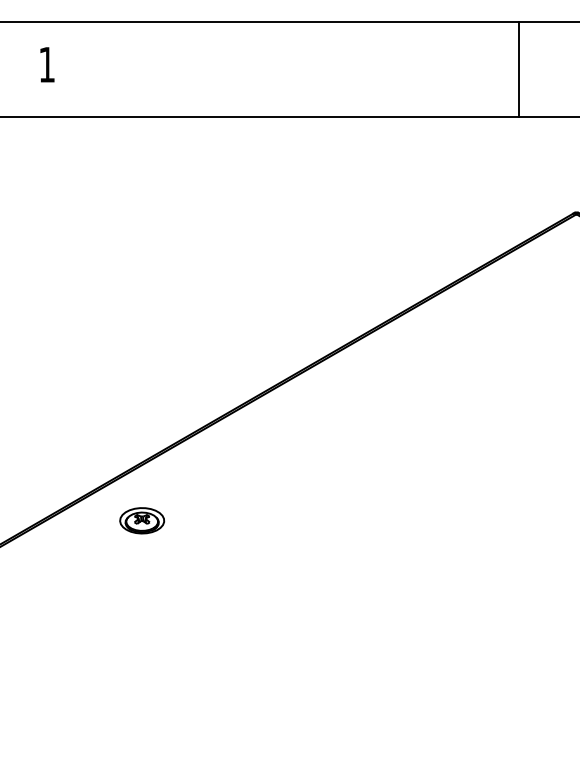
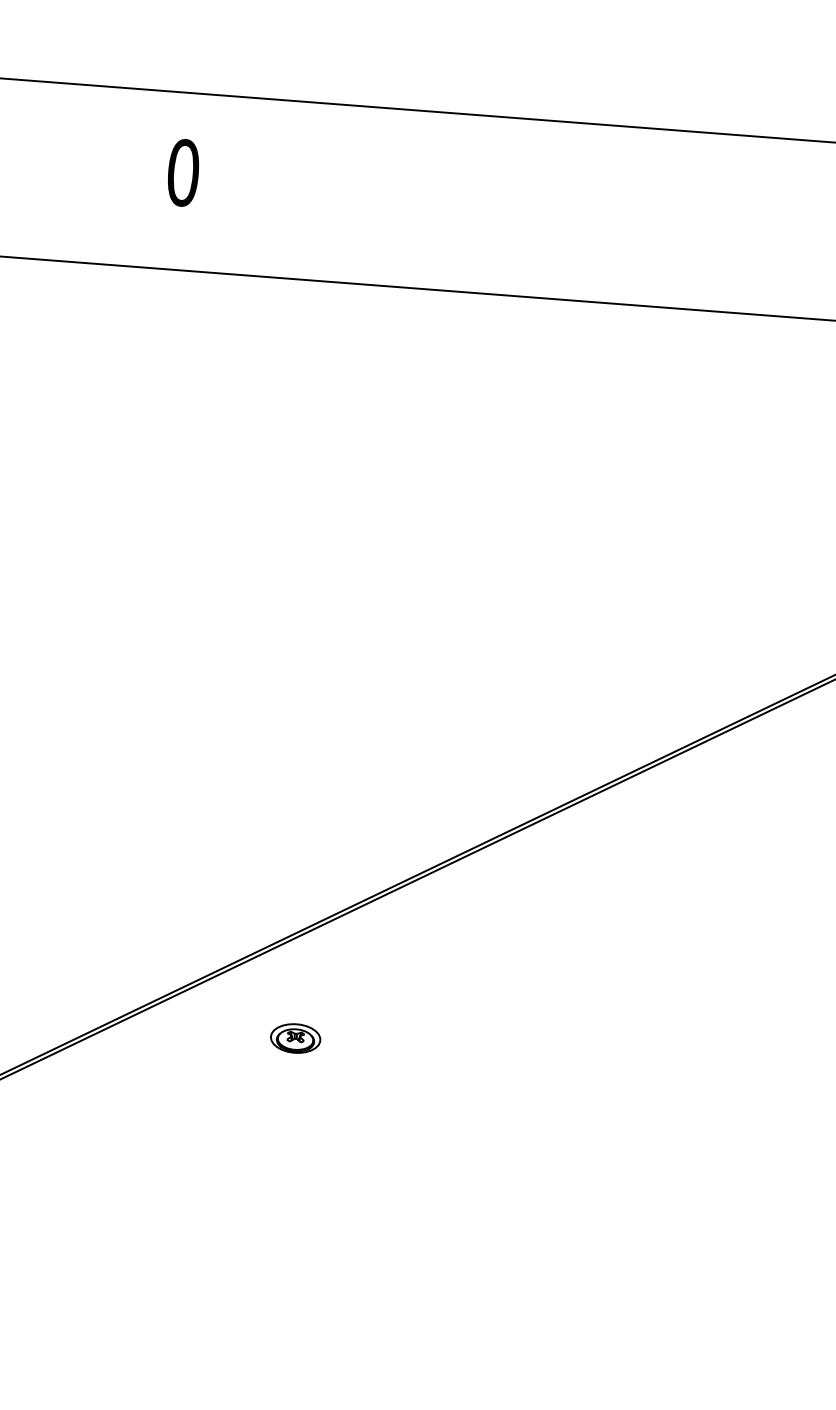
text: (47, 64) -> (184, 172), 1 -> 0
part: (142, 520) -> (296, 1037), size x0.6

